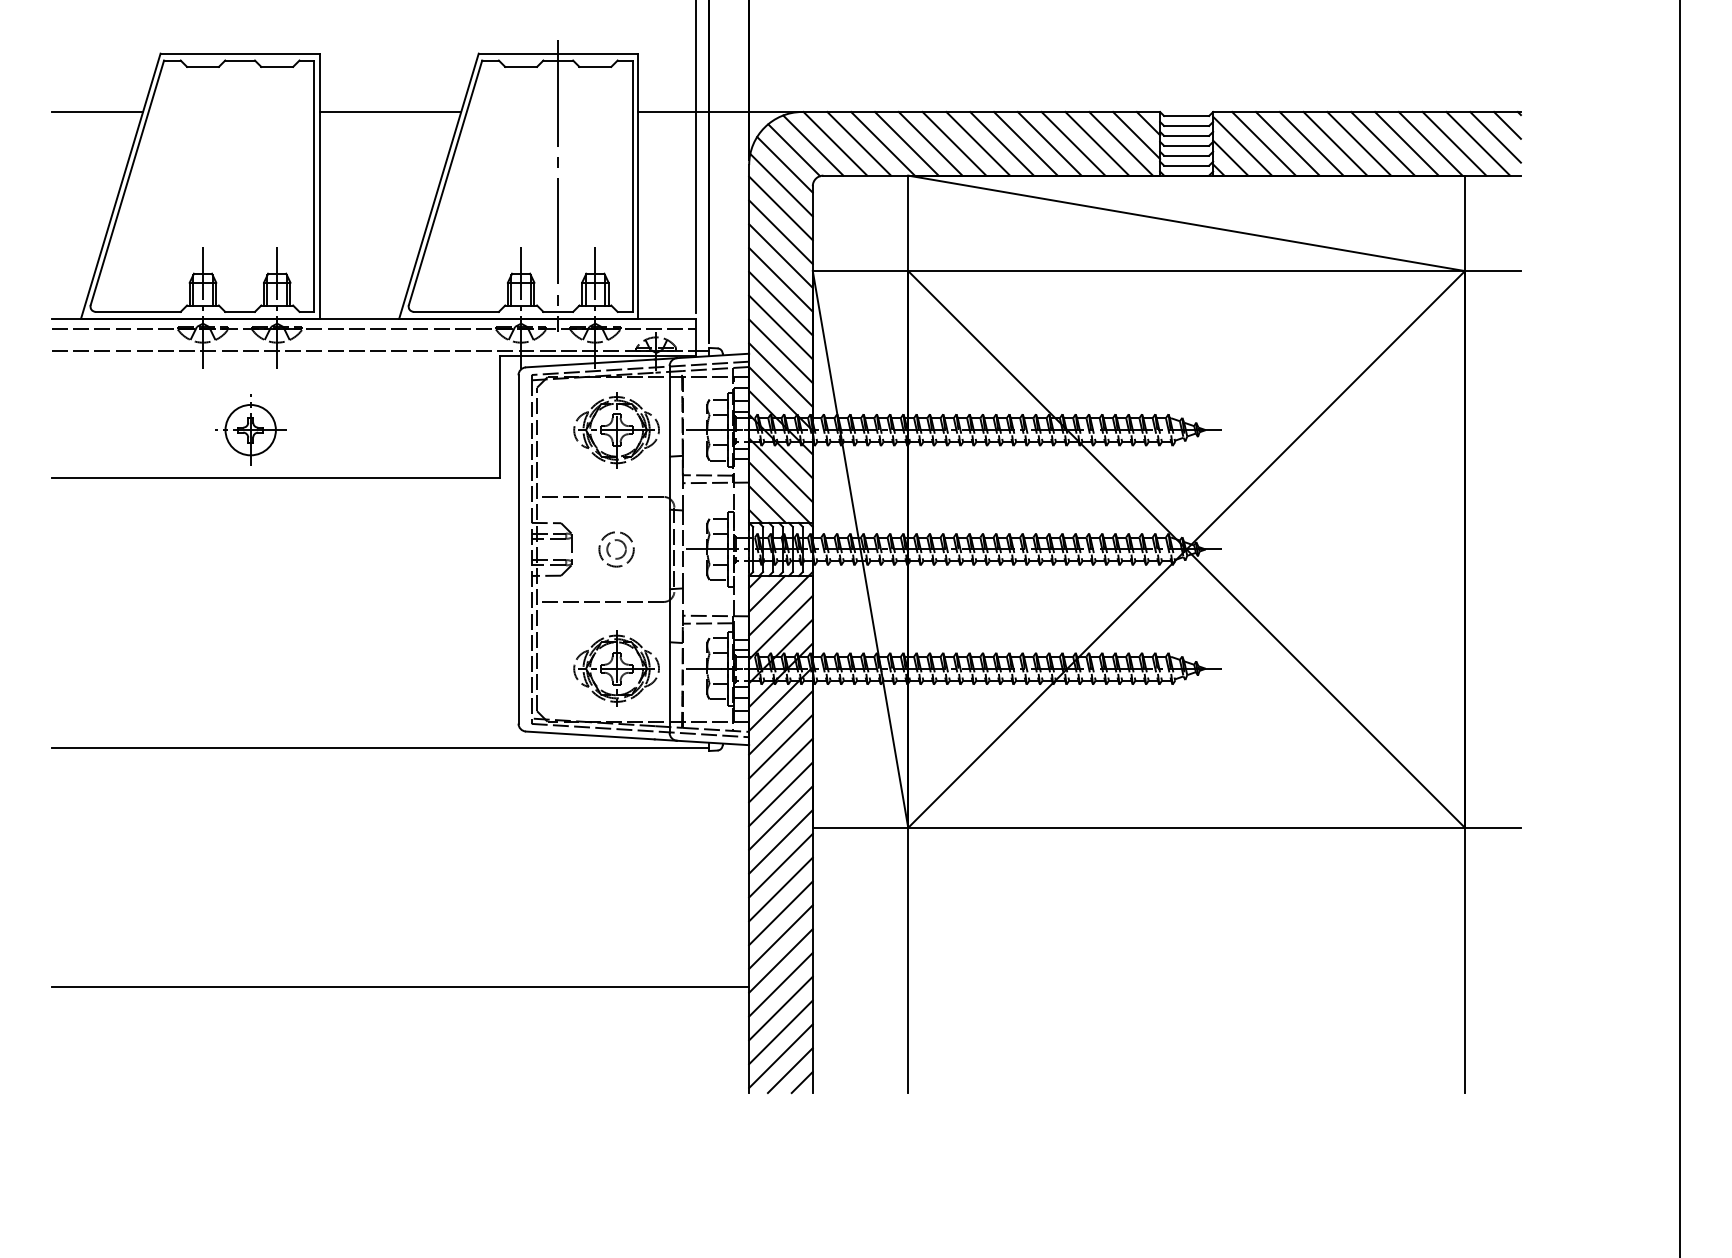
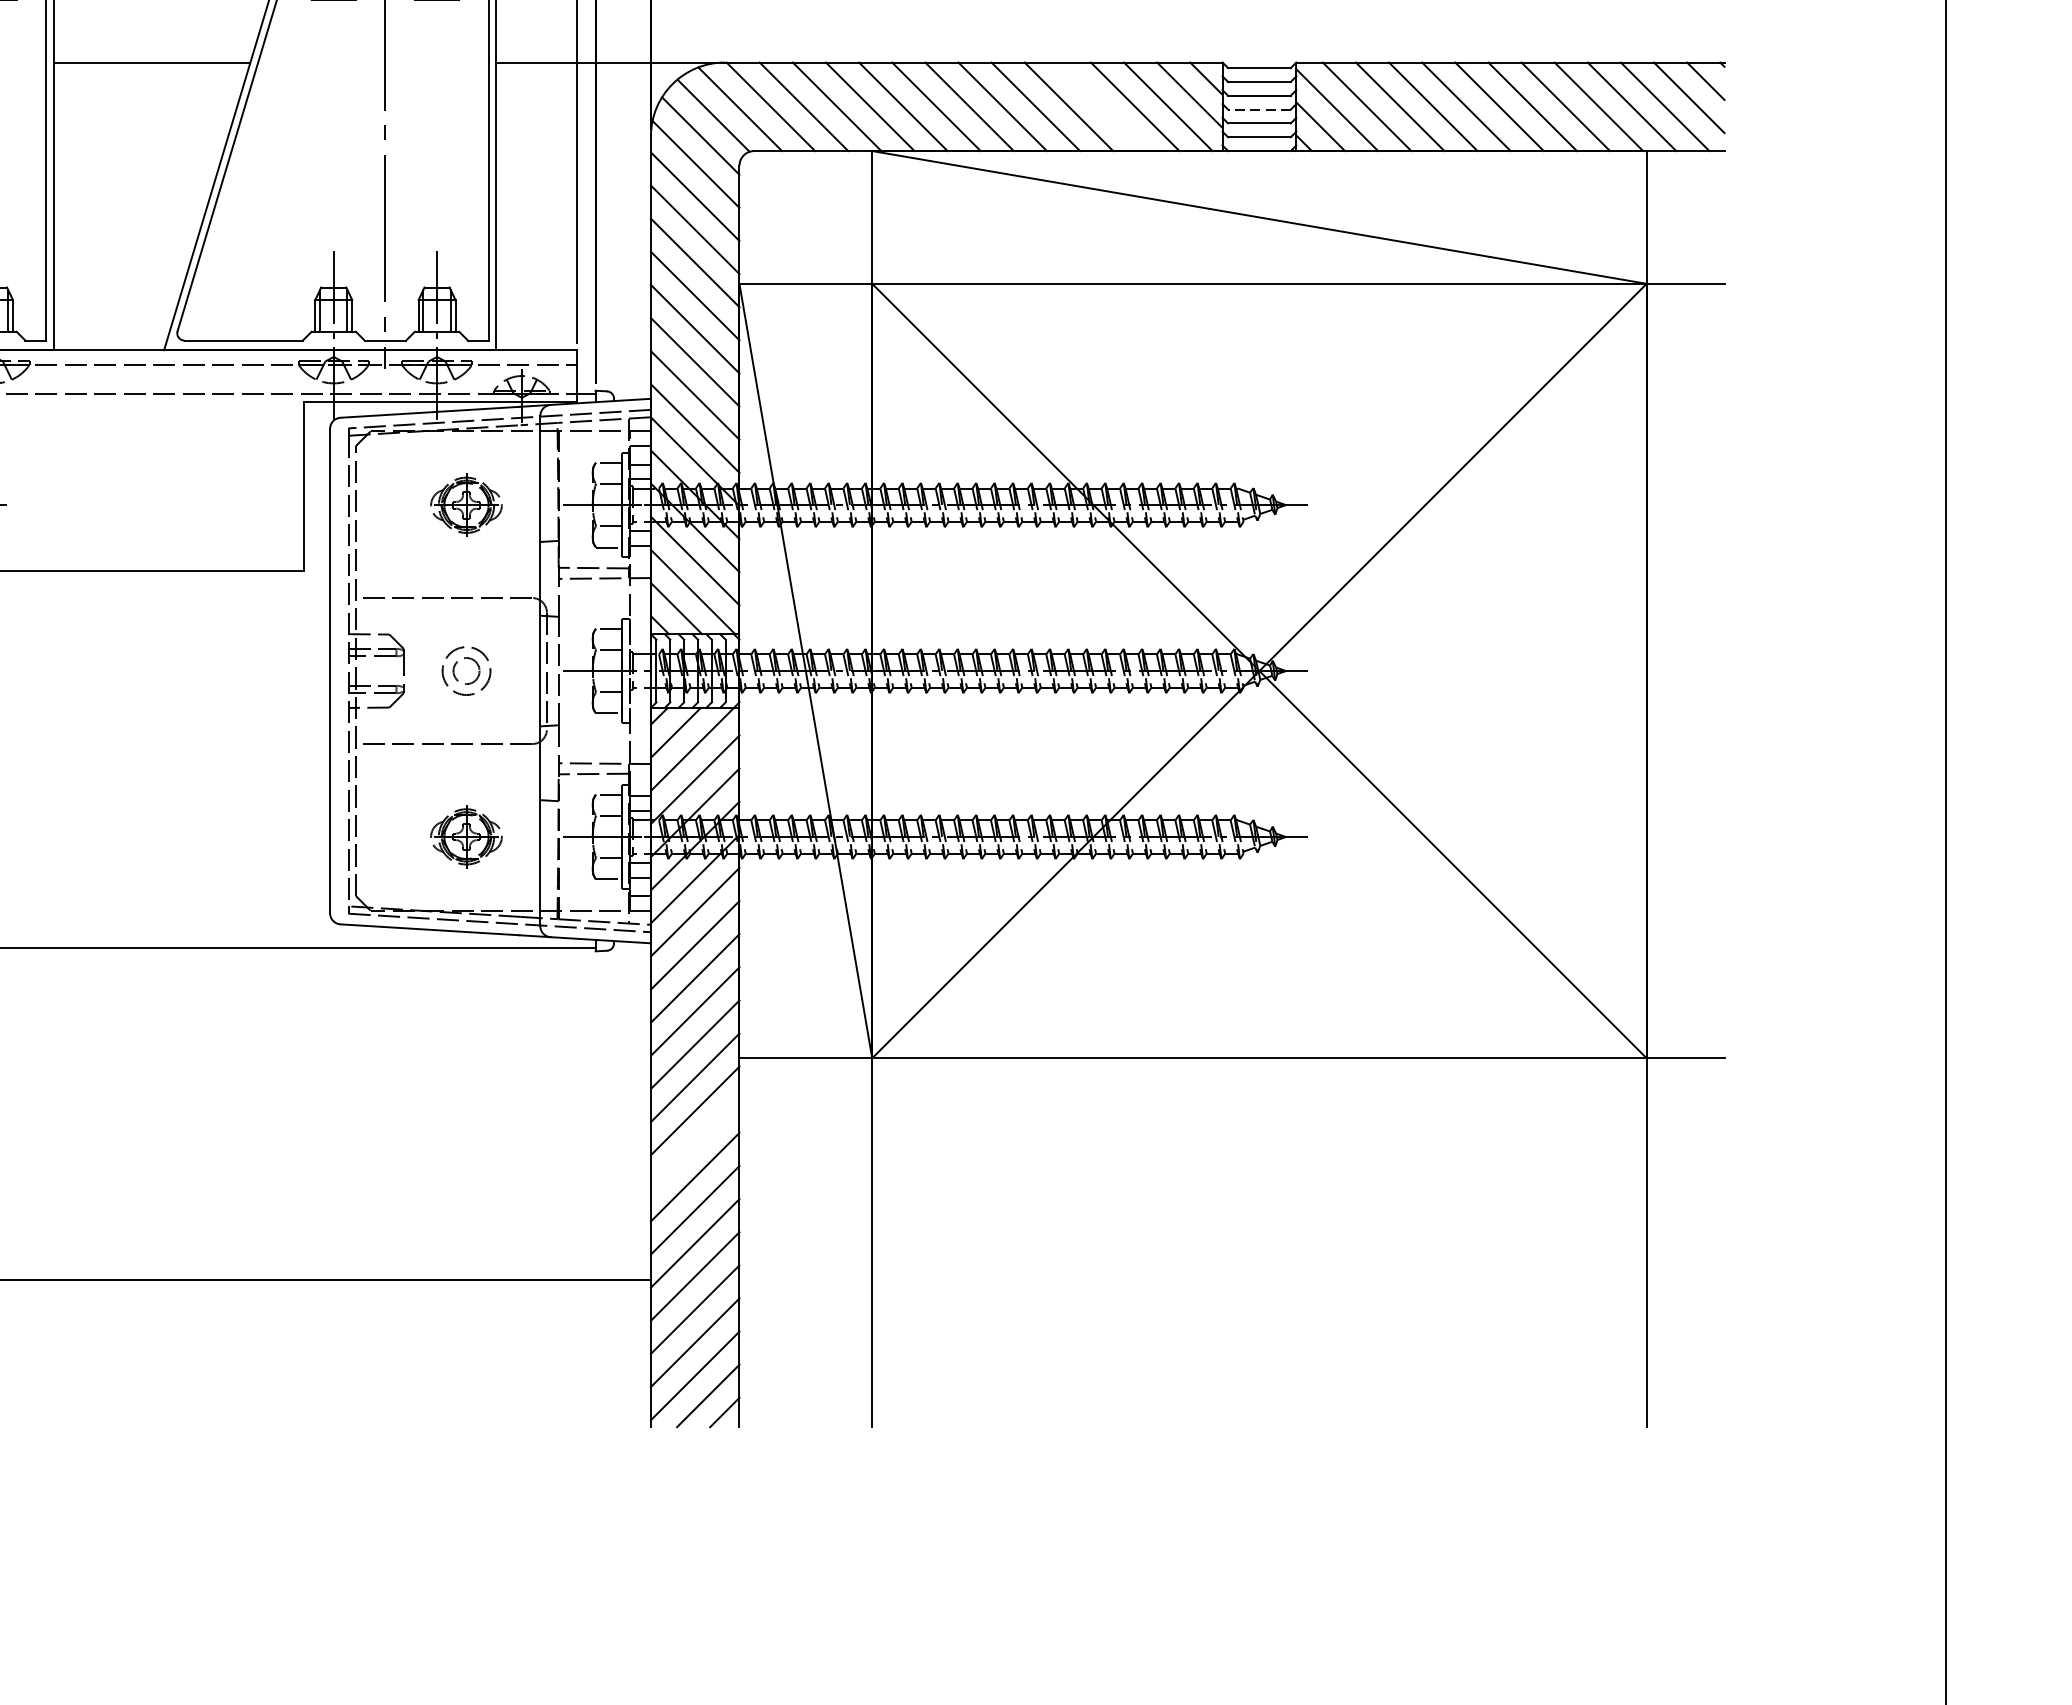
line: (1073, 143) -> (1102, 106), removed
line: (1186, 145) -> (1259, 109), solid -> dashed
part: (616, 430) -> (466, 505), size x0.6
part: (616, 668) -> (466, 836), size x0.6
line: (780, 889) -> (694, 1144), removed

